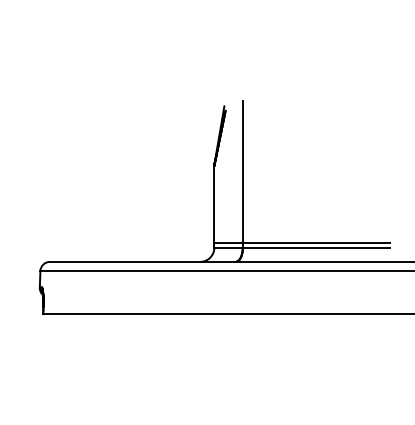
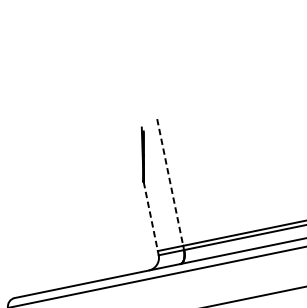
line: (242, 172) -> (170, 183), solid -> dashed
line: (214, 204) -> (150, 216), solid -> dashed

